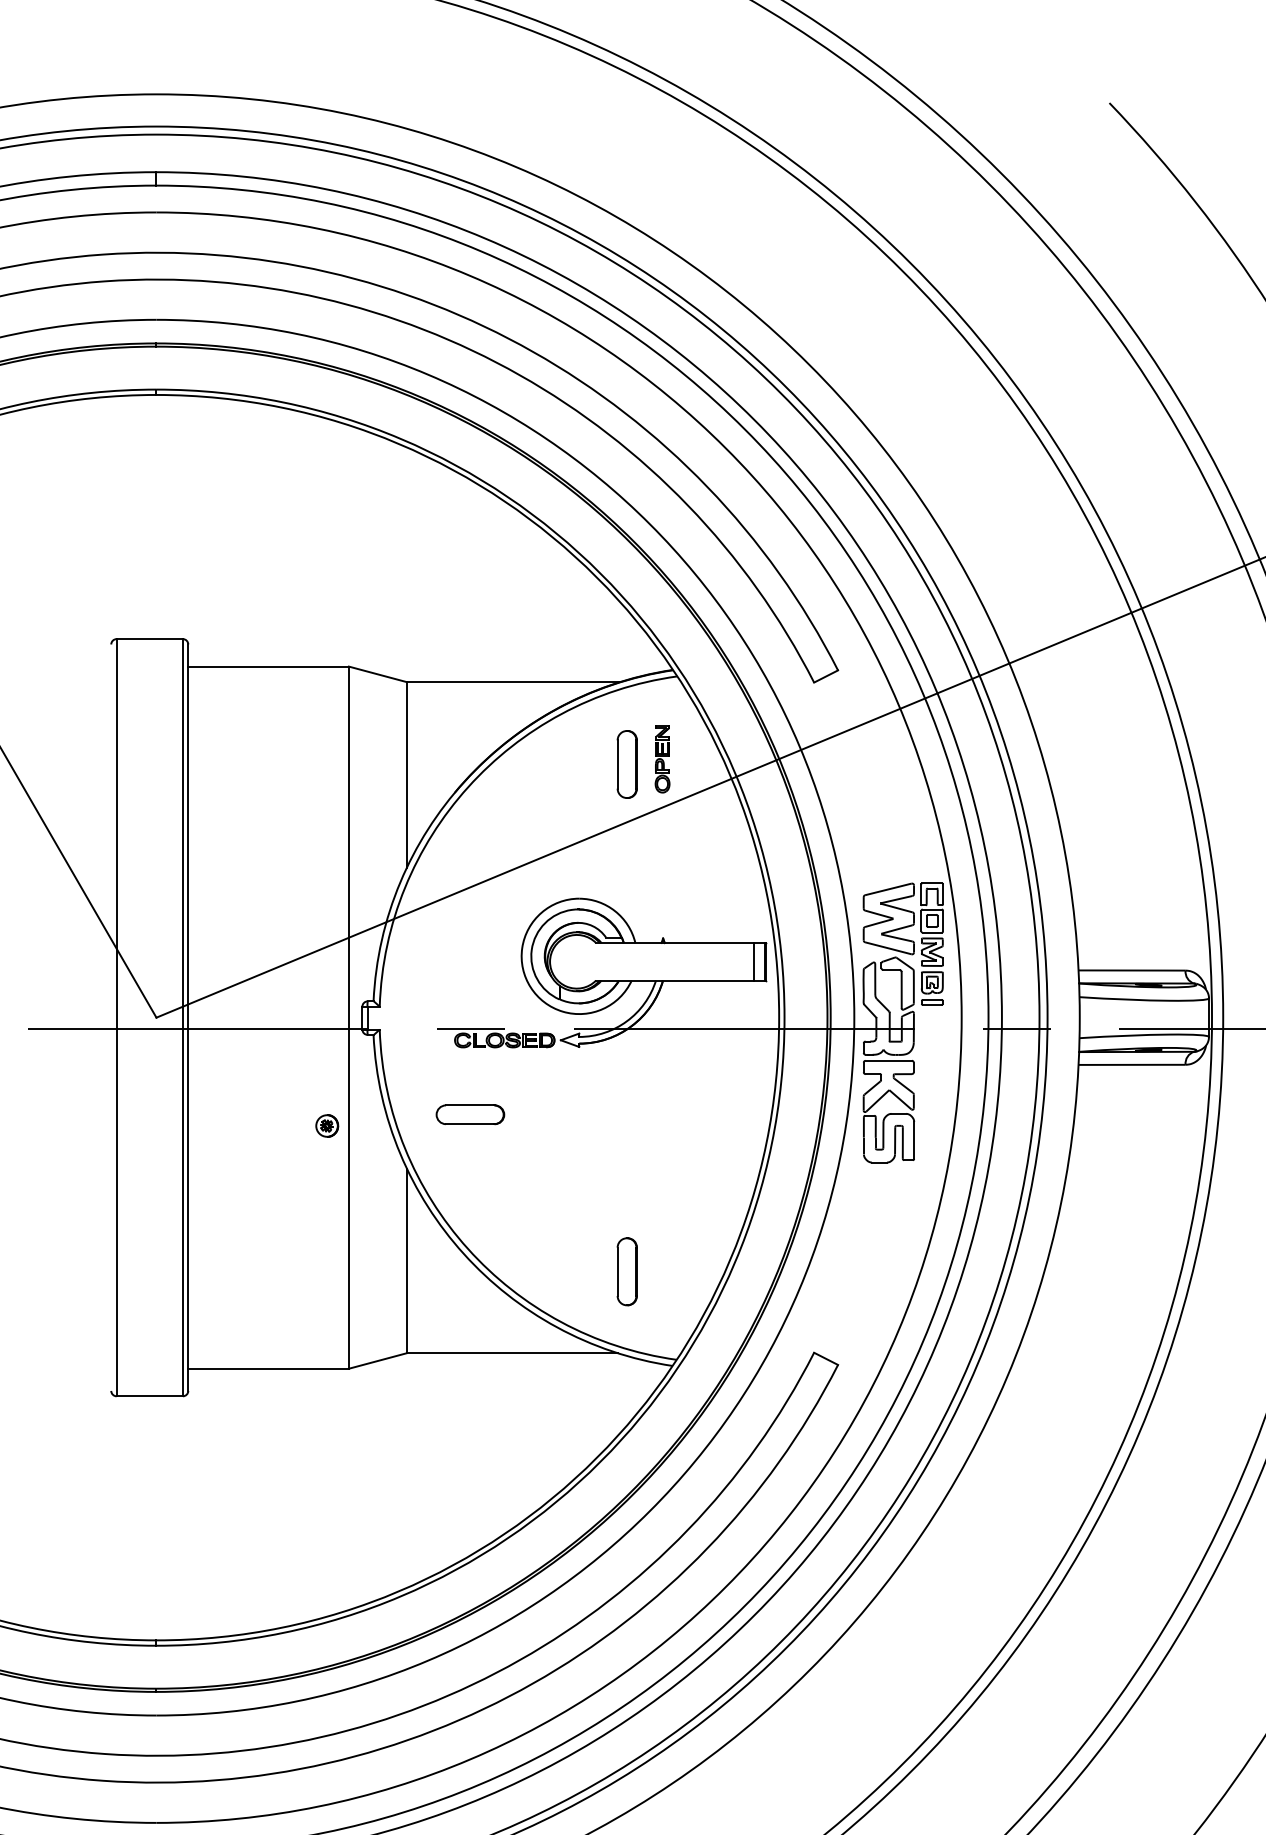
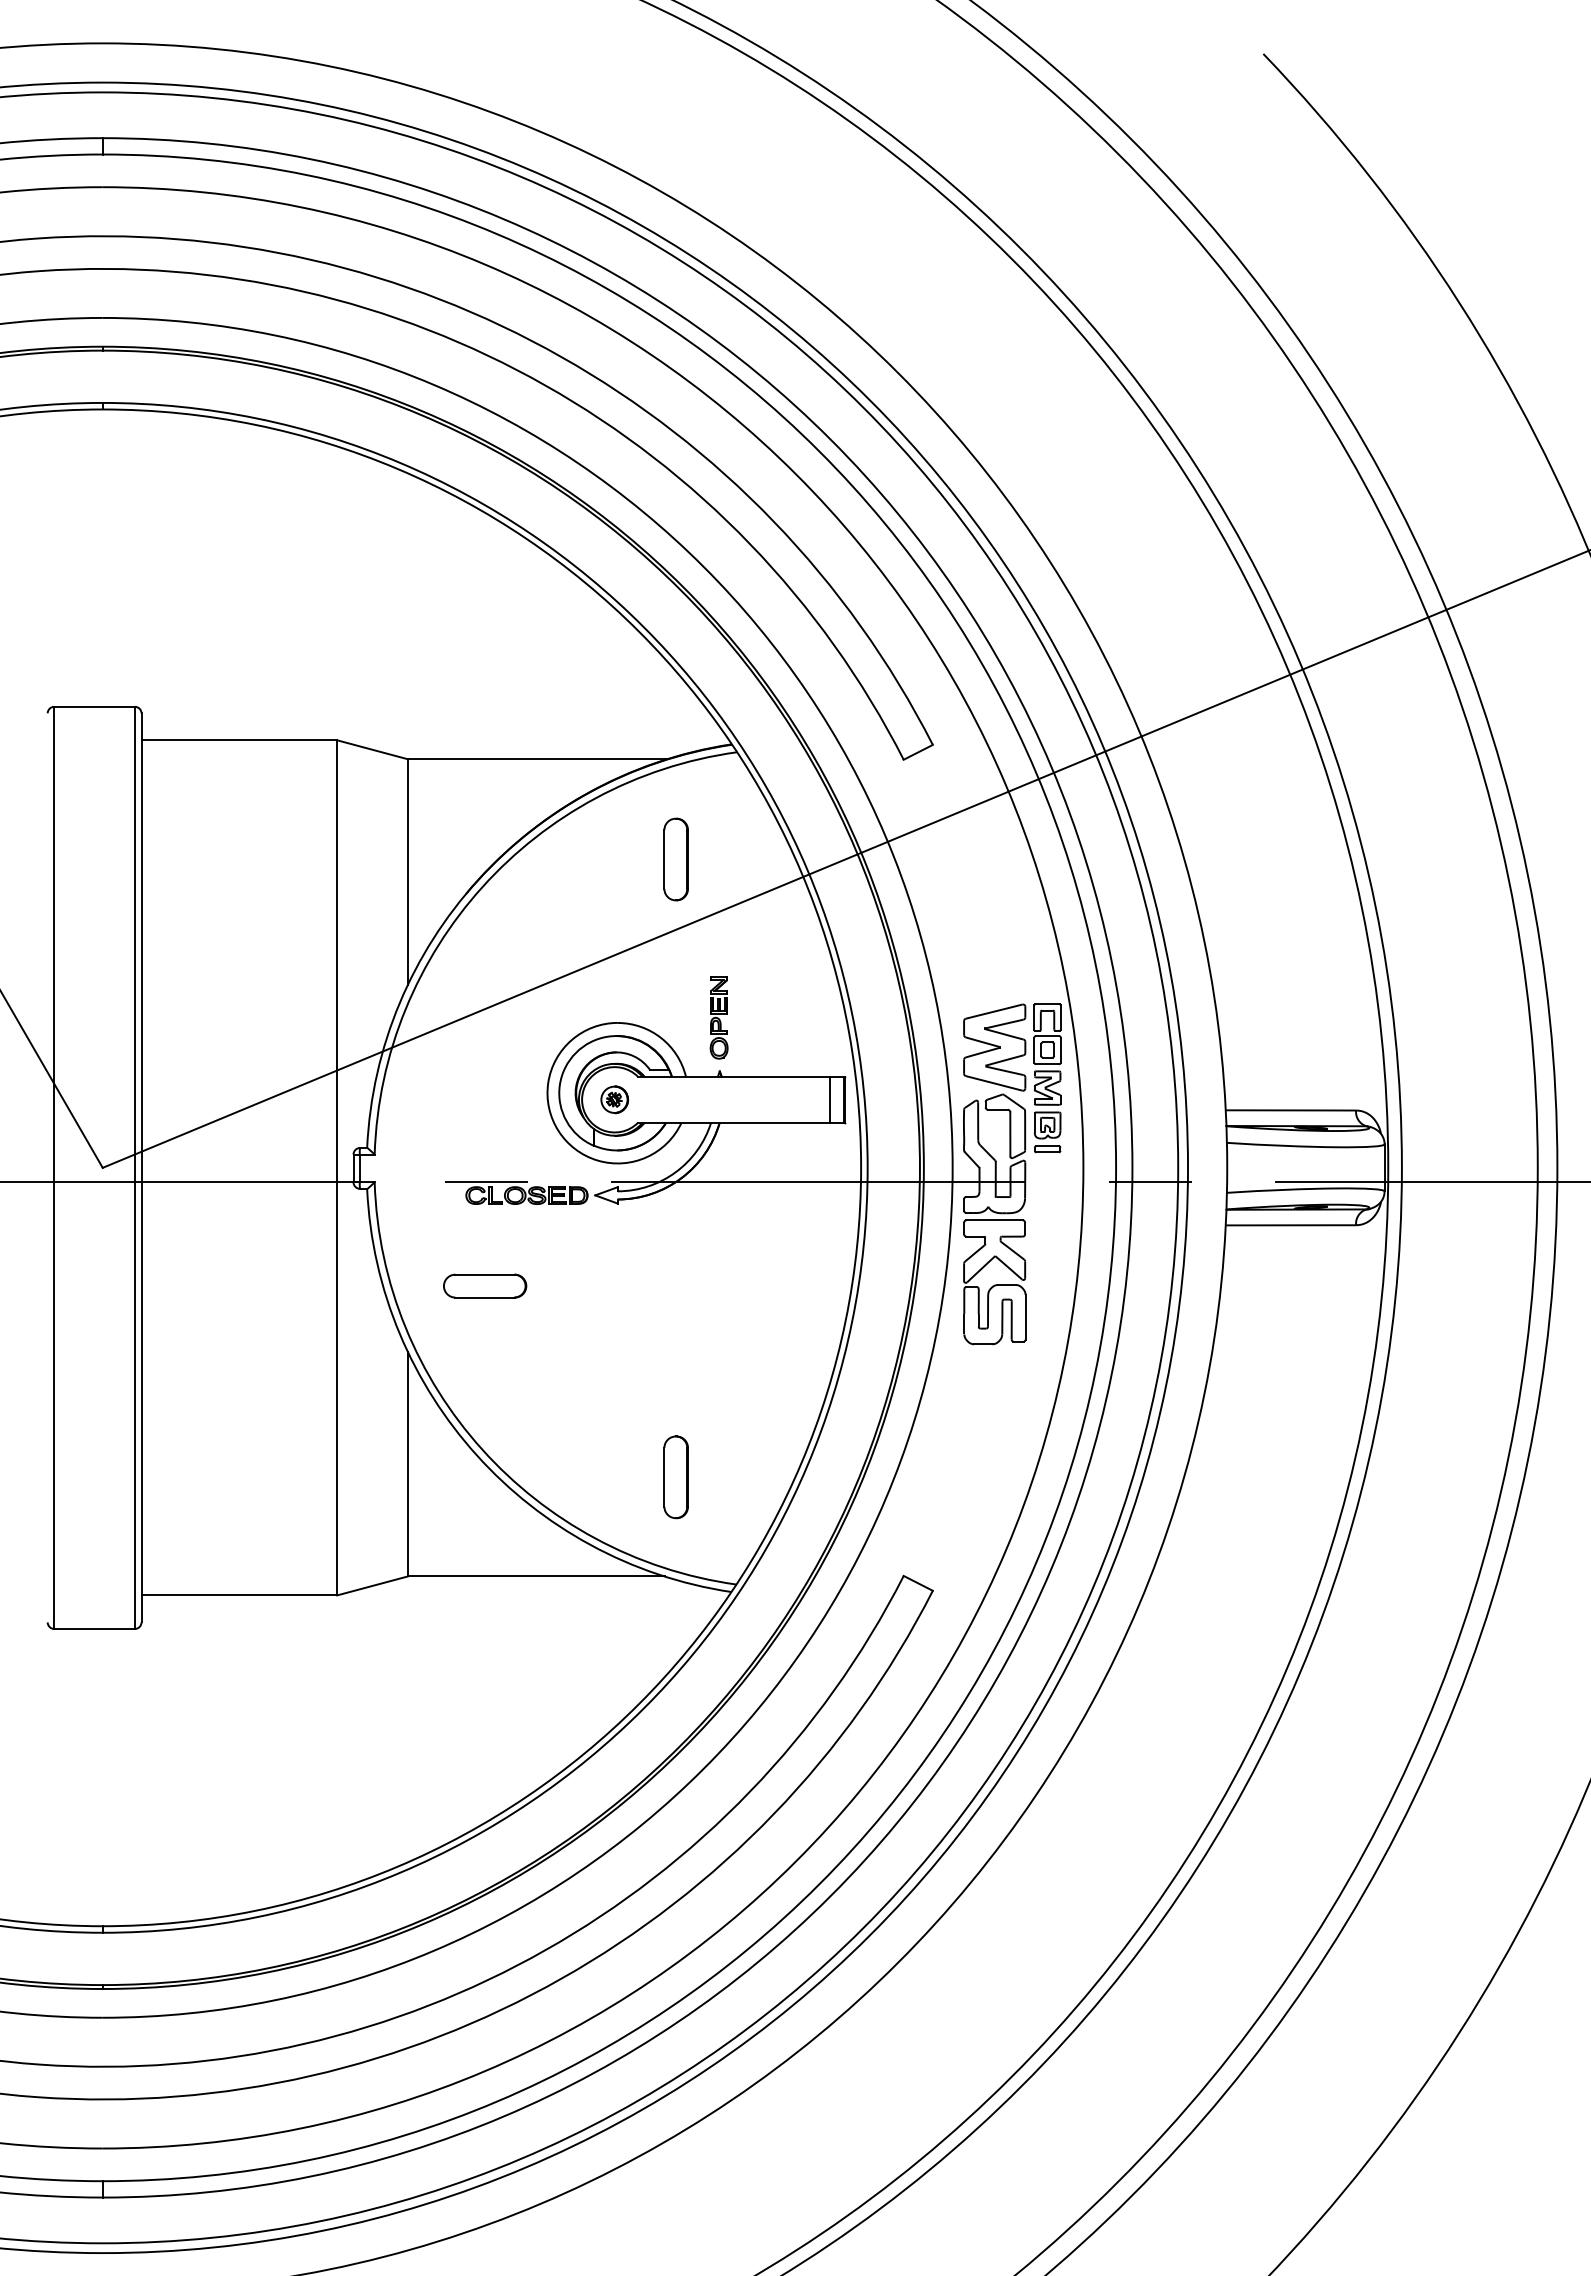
part: (662, 758) -> (718, 1017), moved
part: (327, 1125) -> (614, 1099), moved

